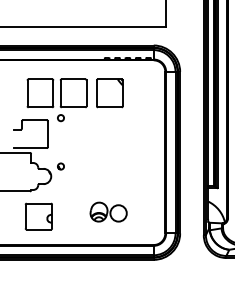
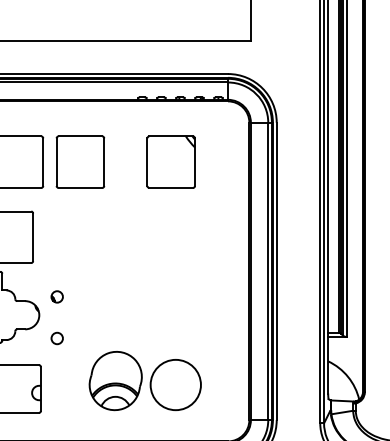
part: (109, 93) -> (170, 162), moved
circle: (60, 118) -> (56, 339), moved
part: (108, 211) -> (144, 379), size x1.67

